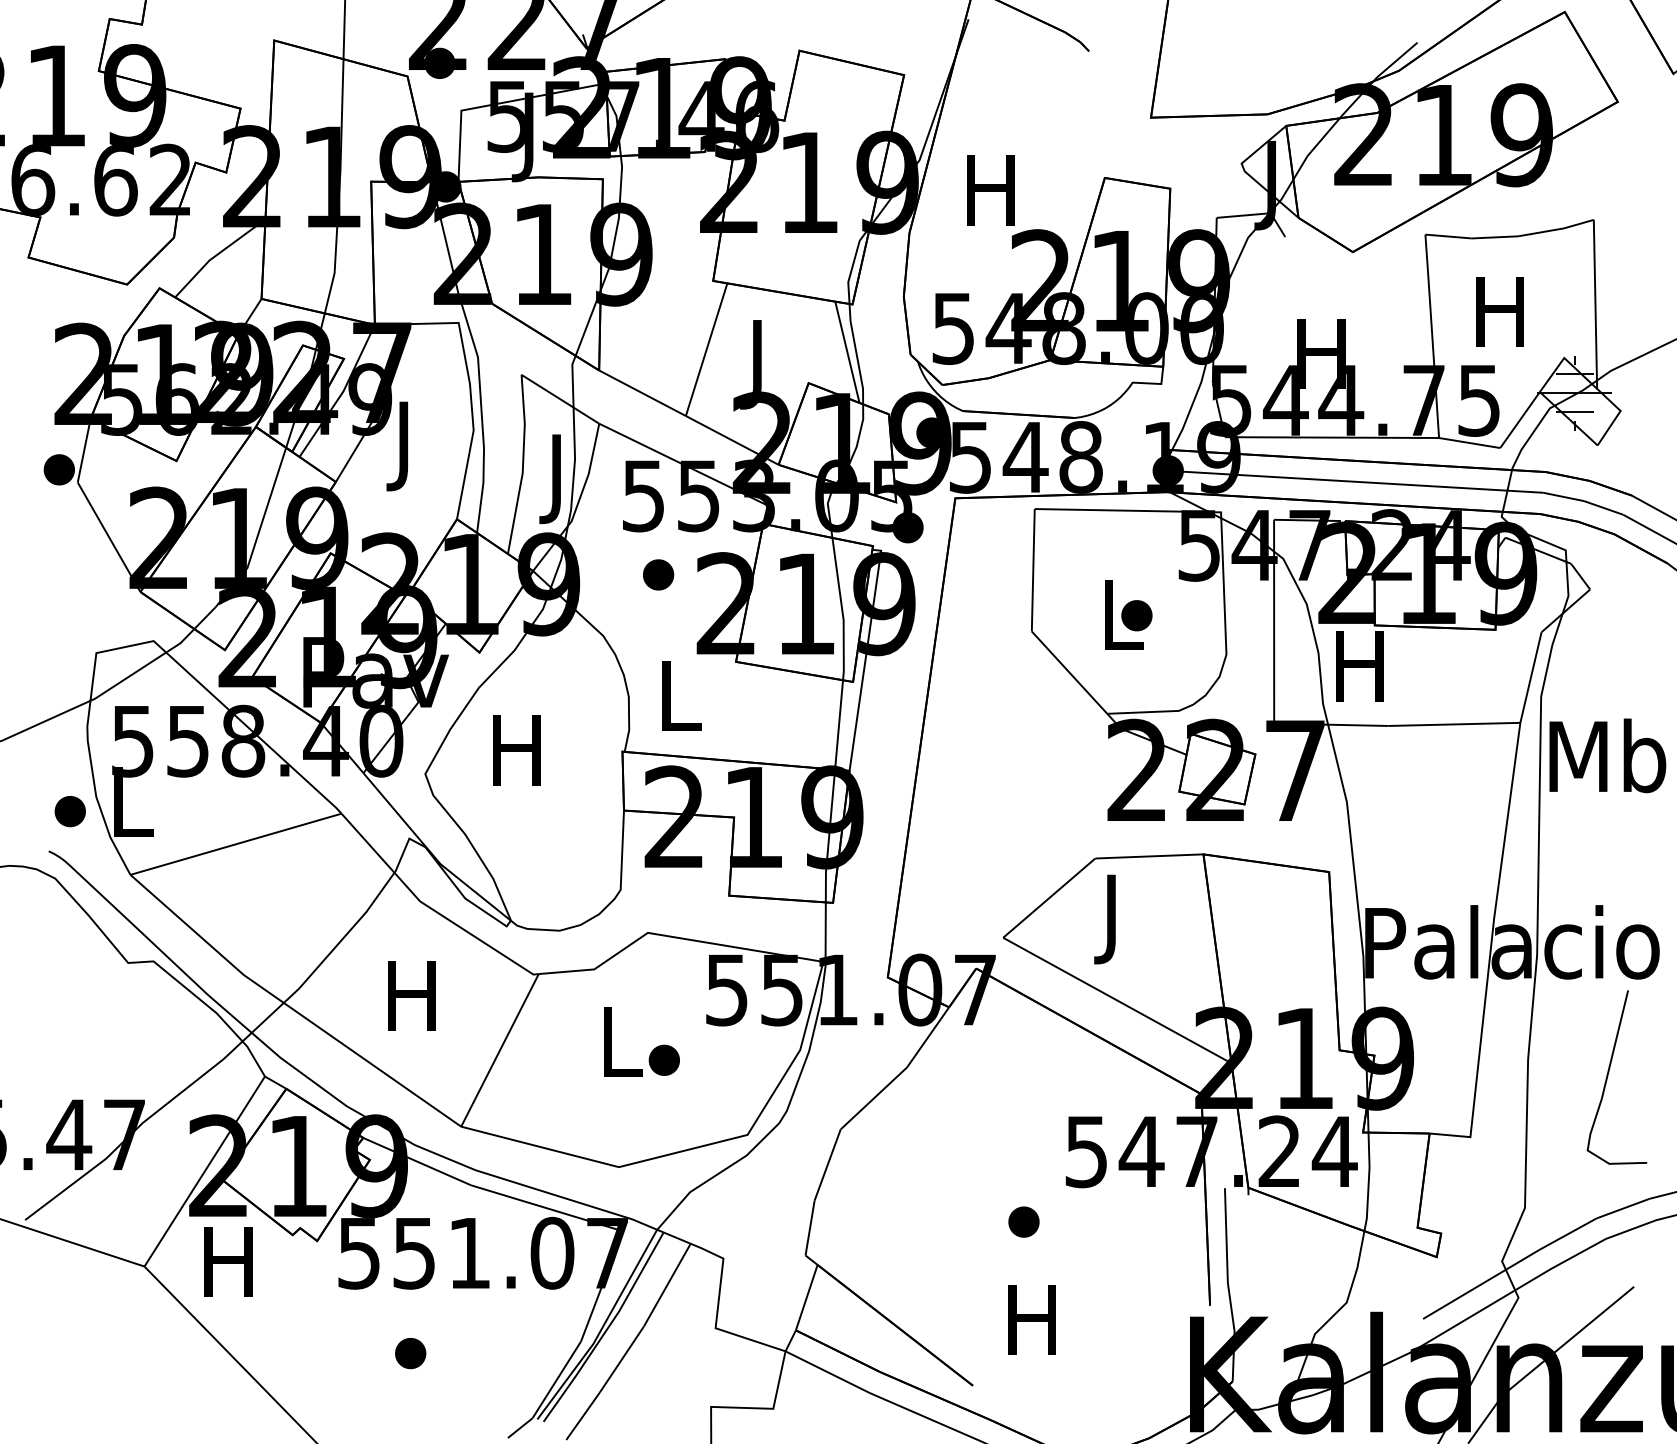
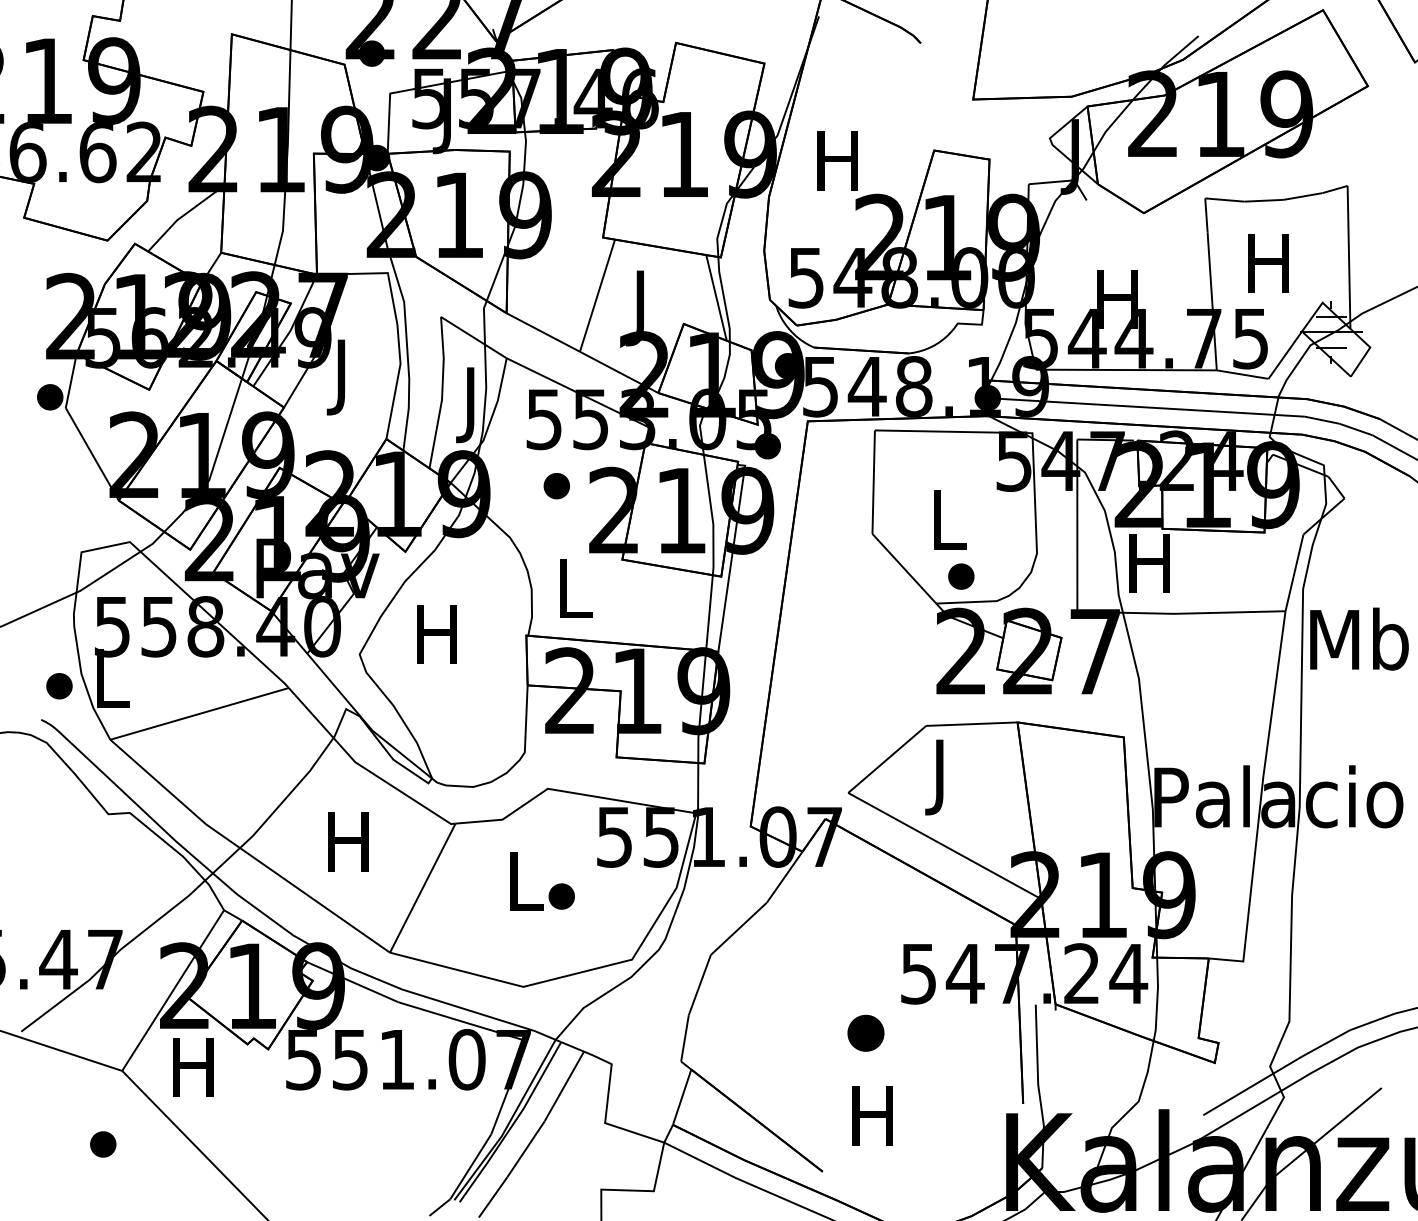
part: (1137, 615) -> (961, 576), moved
curve: (1609, 1075) -> (1360, 909), removed
part: (1023, 1222) -> (865, 1033), size x1.4
part: (410, 1353) -> (103, 1144), moved

